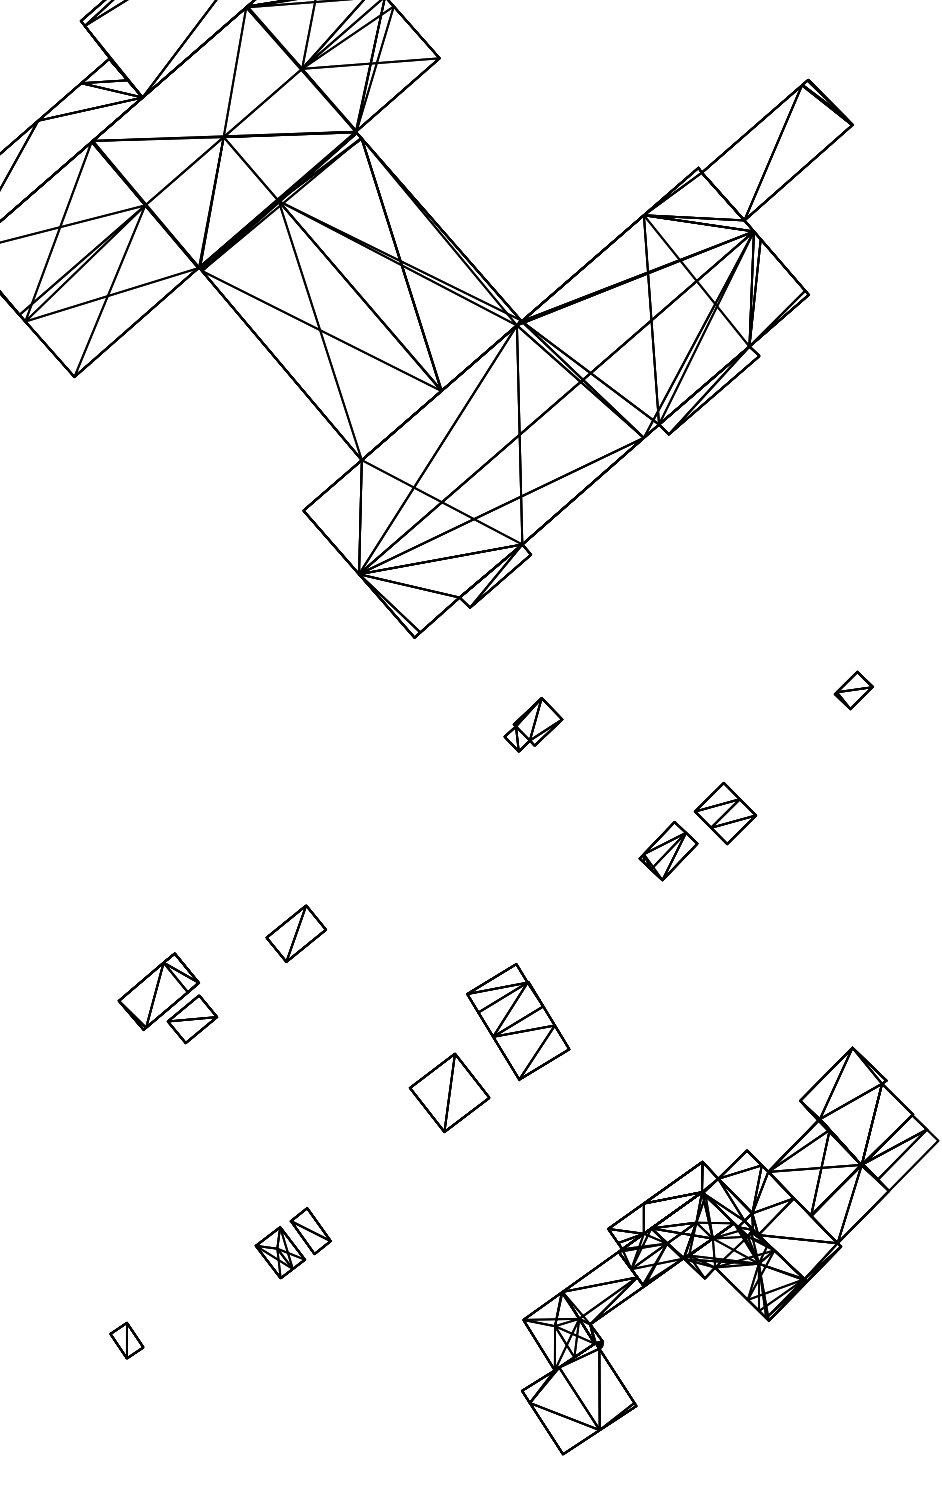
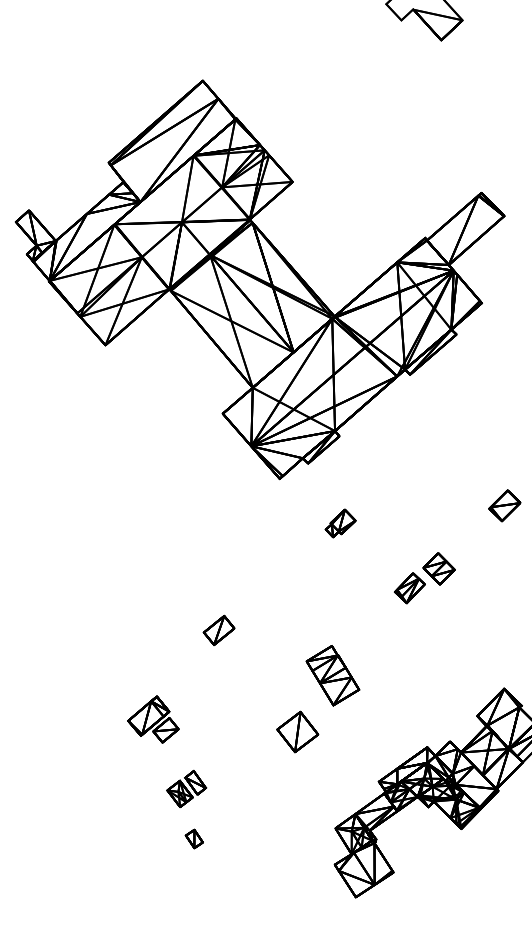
part: (853, 689) -> (504, 505), size x1.6
part: (168, 998) -> (153, 719), moved
part: (449, 1091) -> (297, 731), moved
part: (292, 1242) -> (186, 788), moved
part: (125, 1339) -> (193, 838), moved

